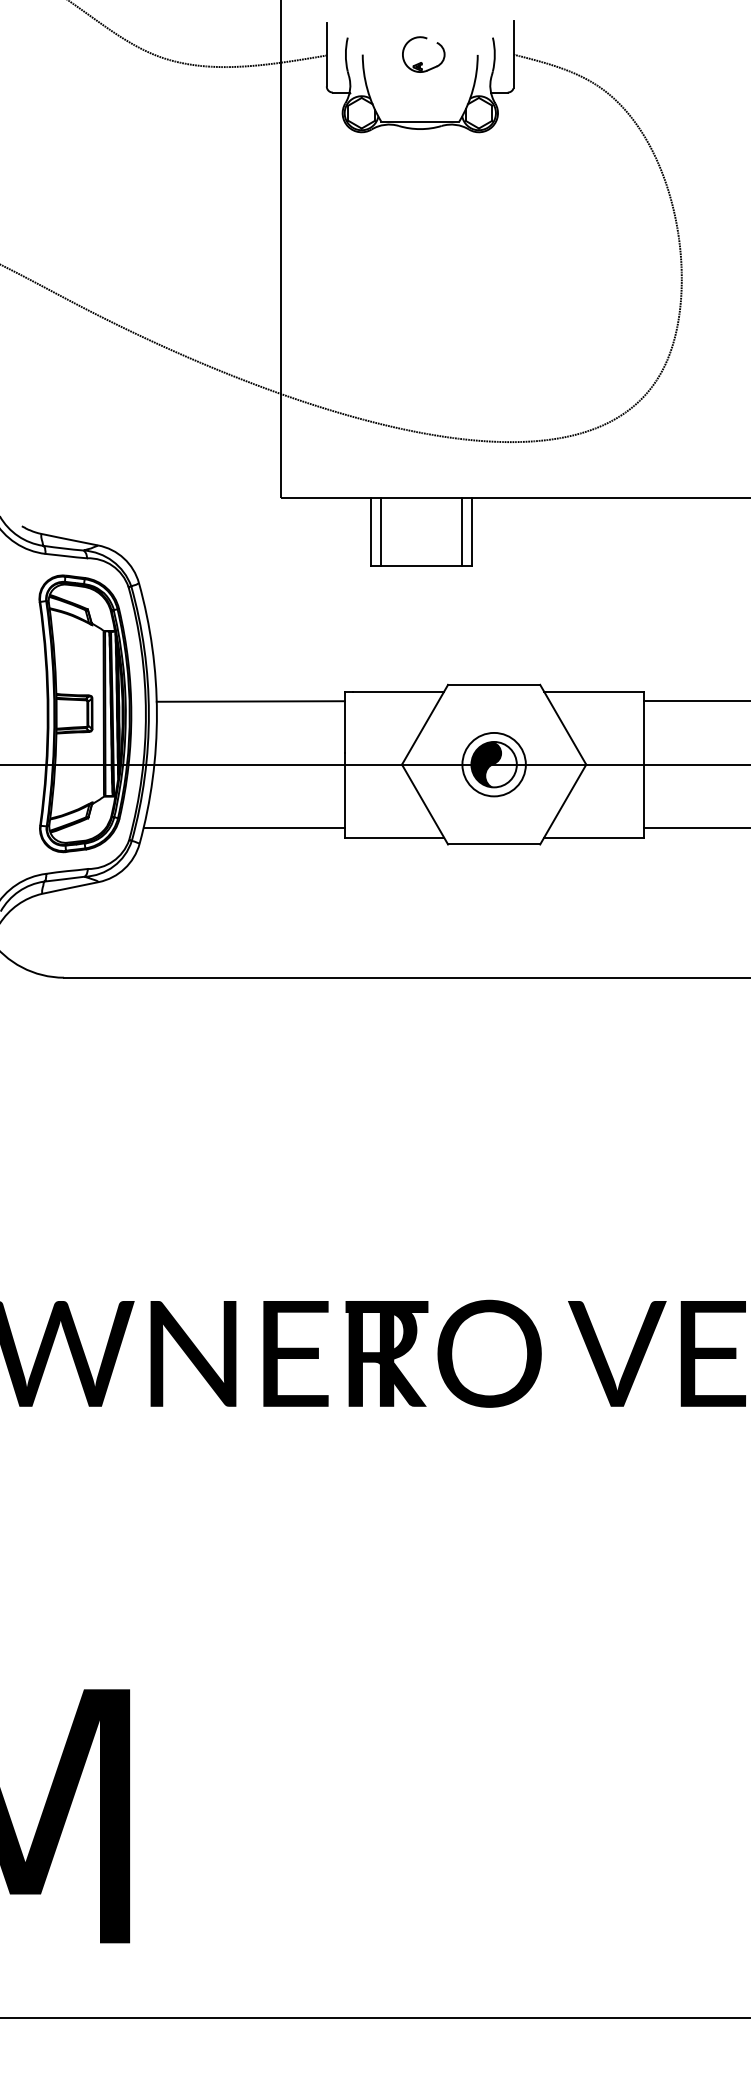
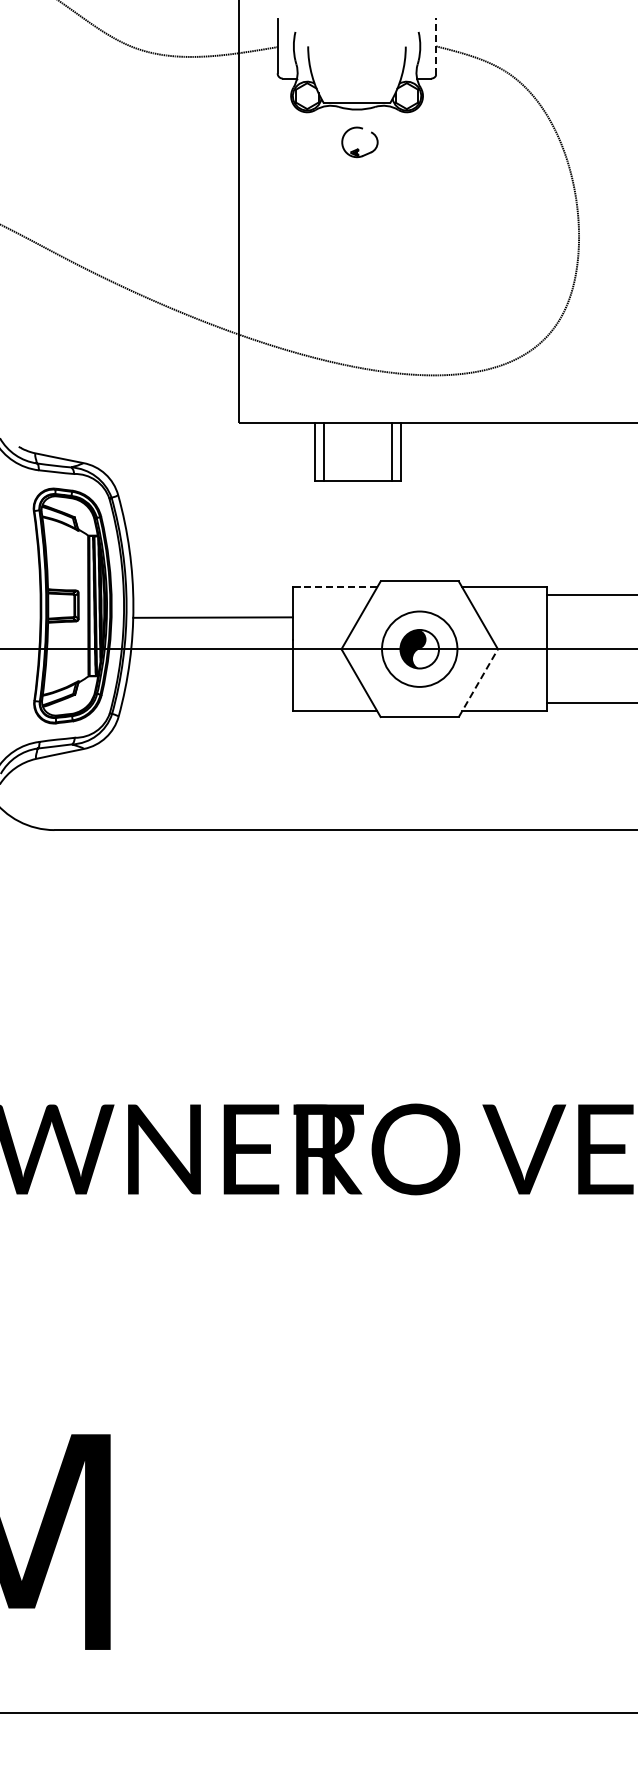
line: (513, 54) -> (436, 46), solid -> dashed
part: (422, 61) -> (358, 148), moved
line: (398, 691) -> (338, 587), solid -> dashed
line: (250, 701) -> (212, 617), moved
circle: (493, 764) -> (419, 649), size x1.4
line: (563, 803) -> (478, 682), solid -> dashed
line: (244, 828) -> (207, 703), removed

